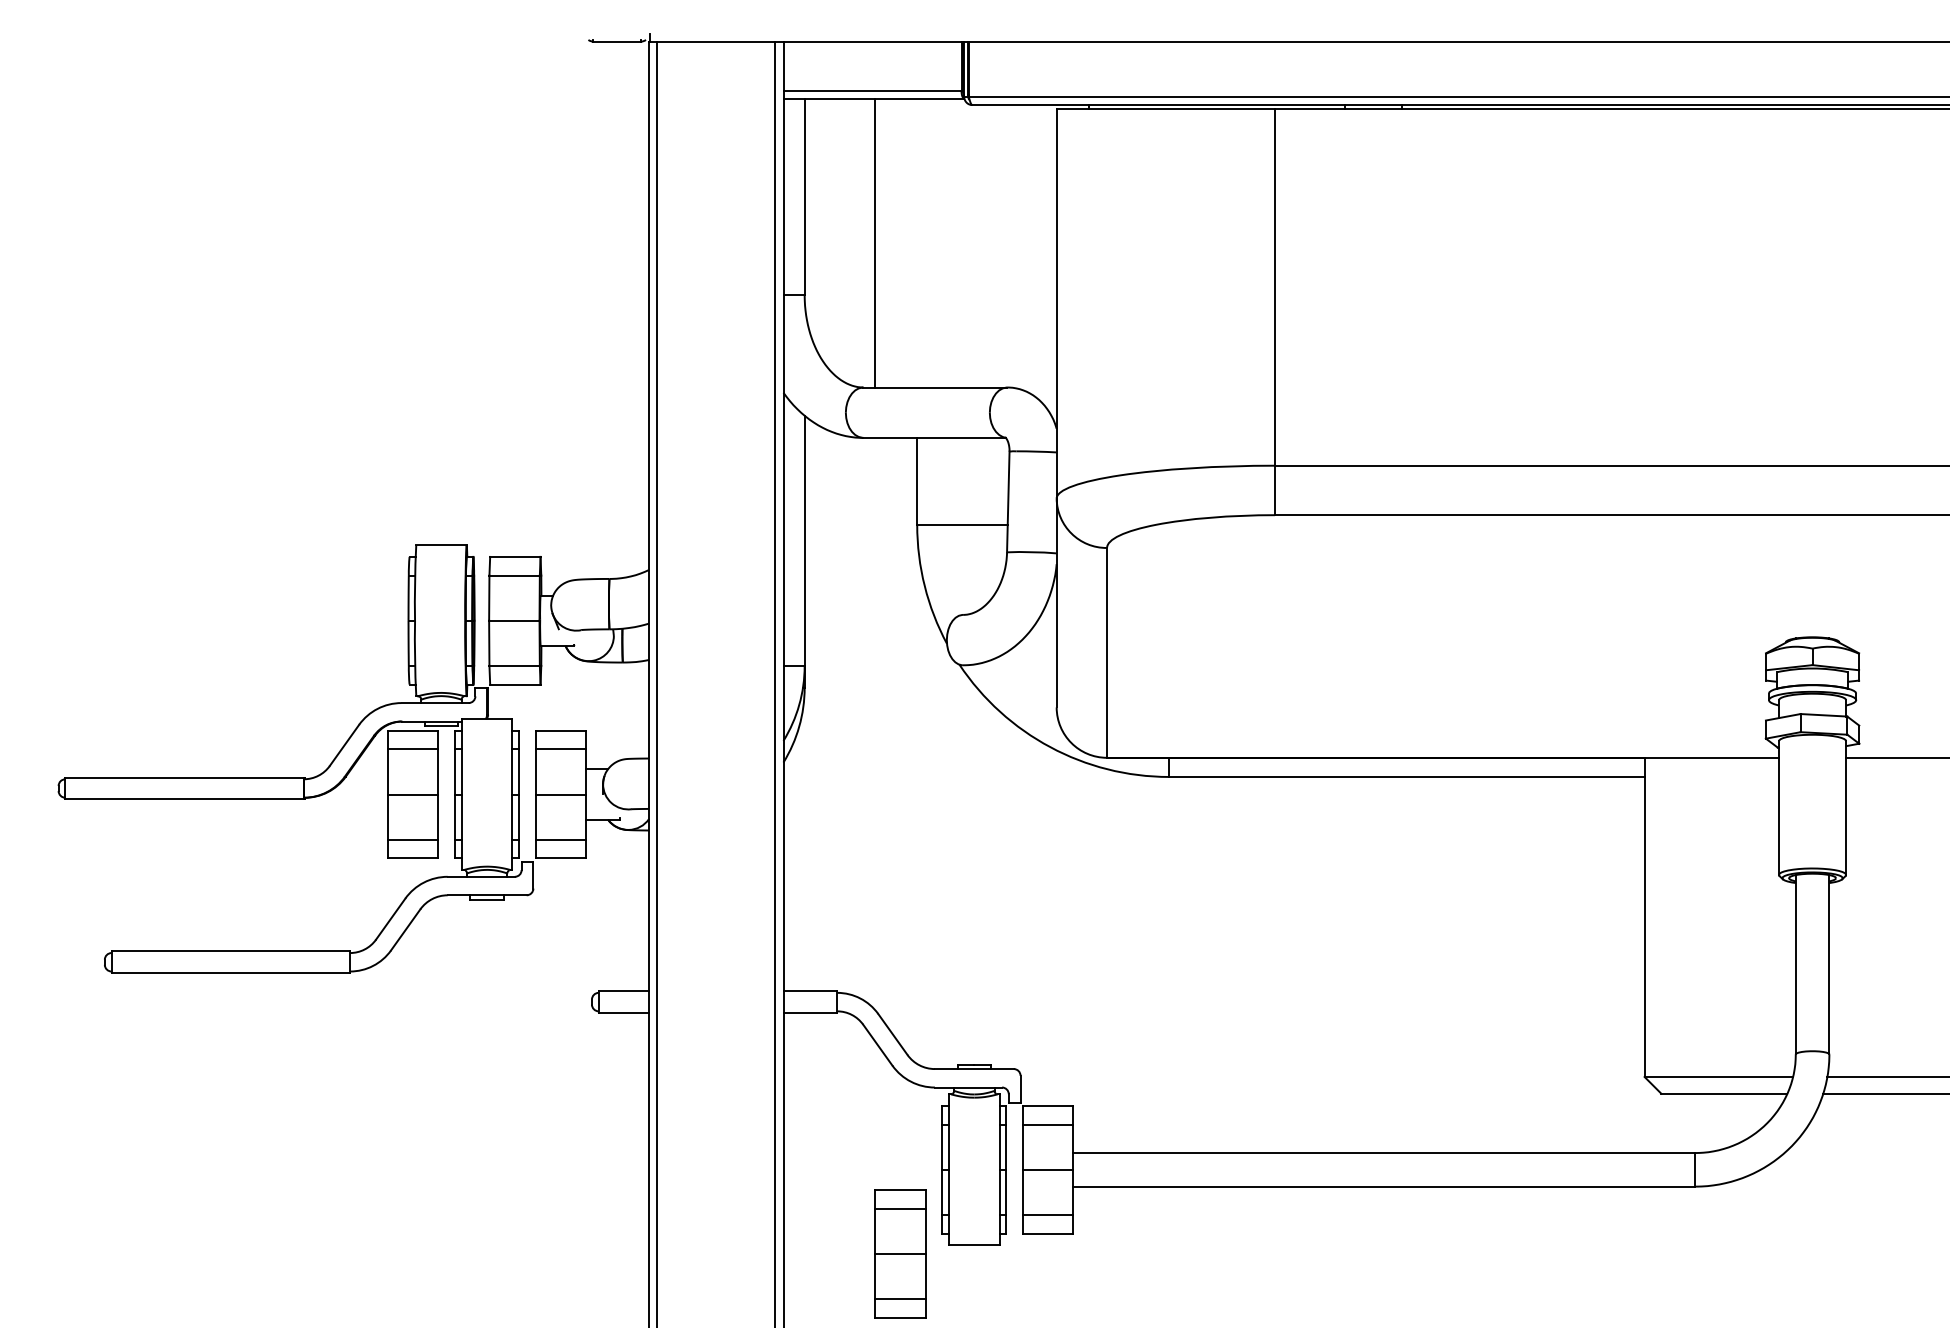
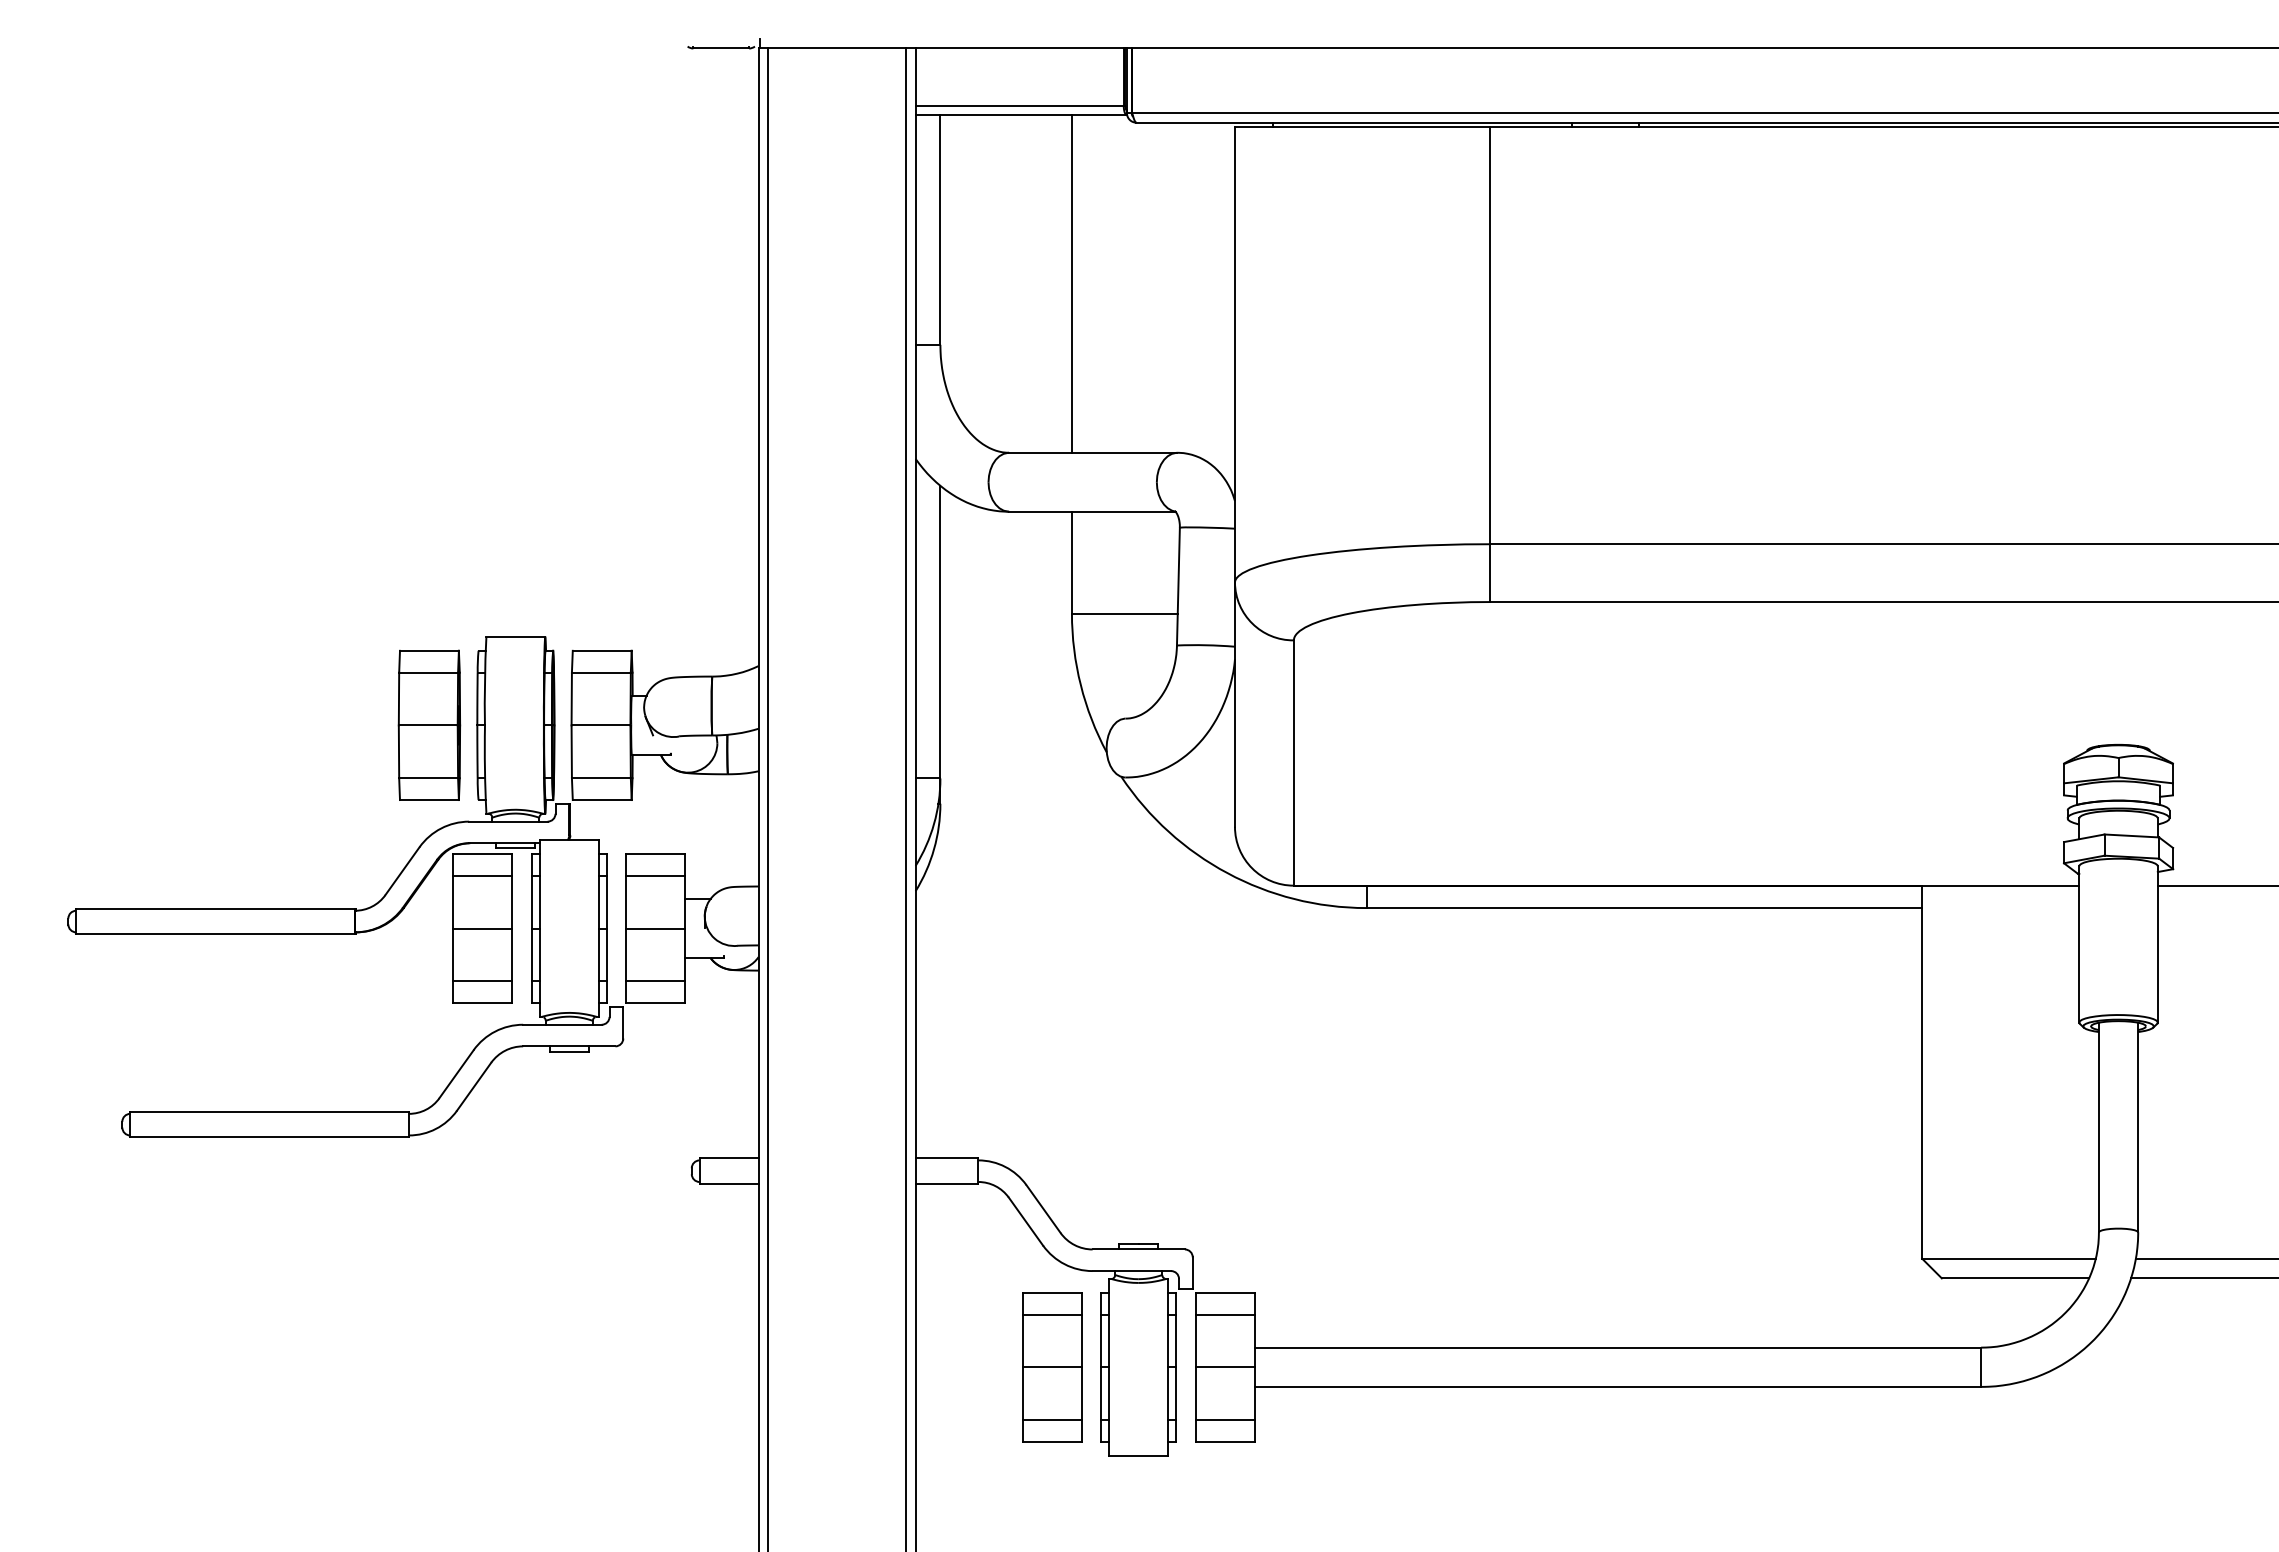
line: (874, 242) -> (1071, 283), moved
part: (367, 619) -> (429, 724), added
part: (900, 1253) -> (1052, 1367), moved

